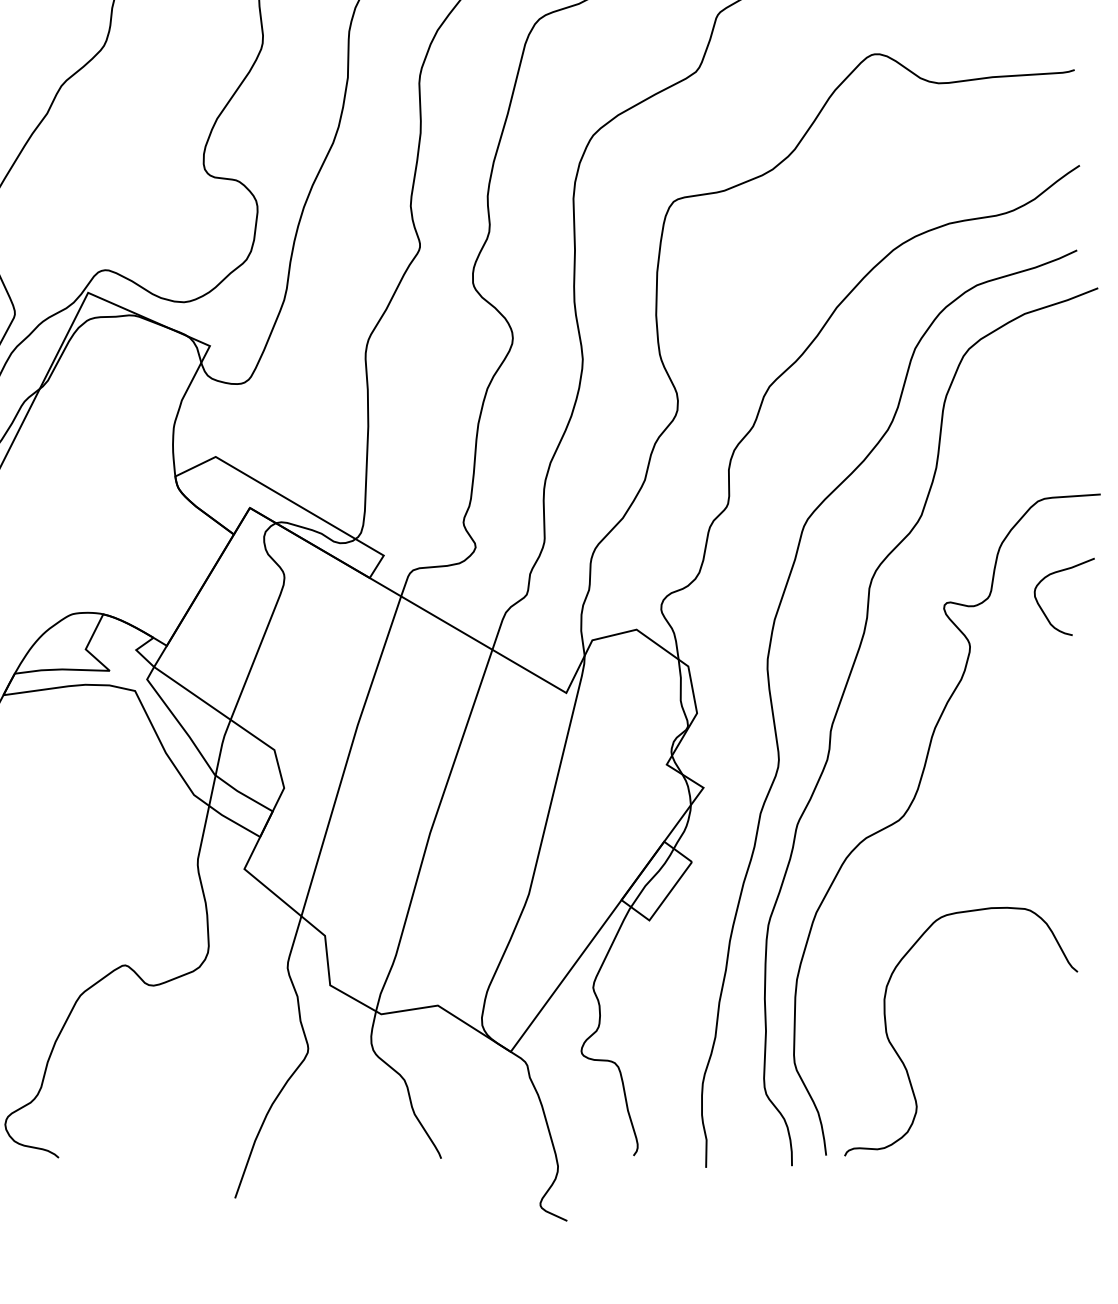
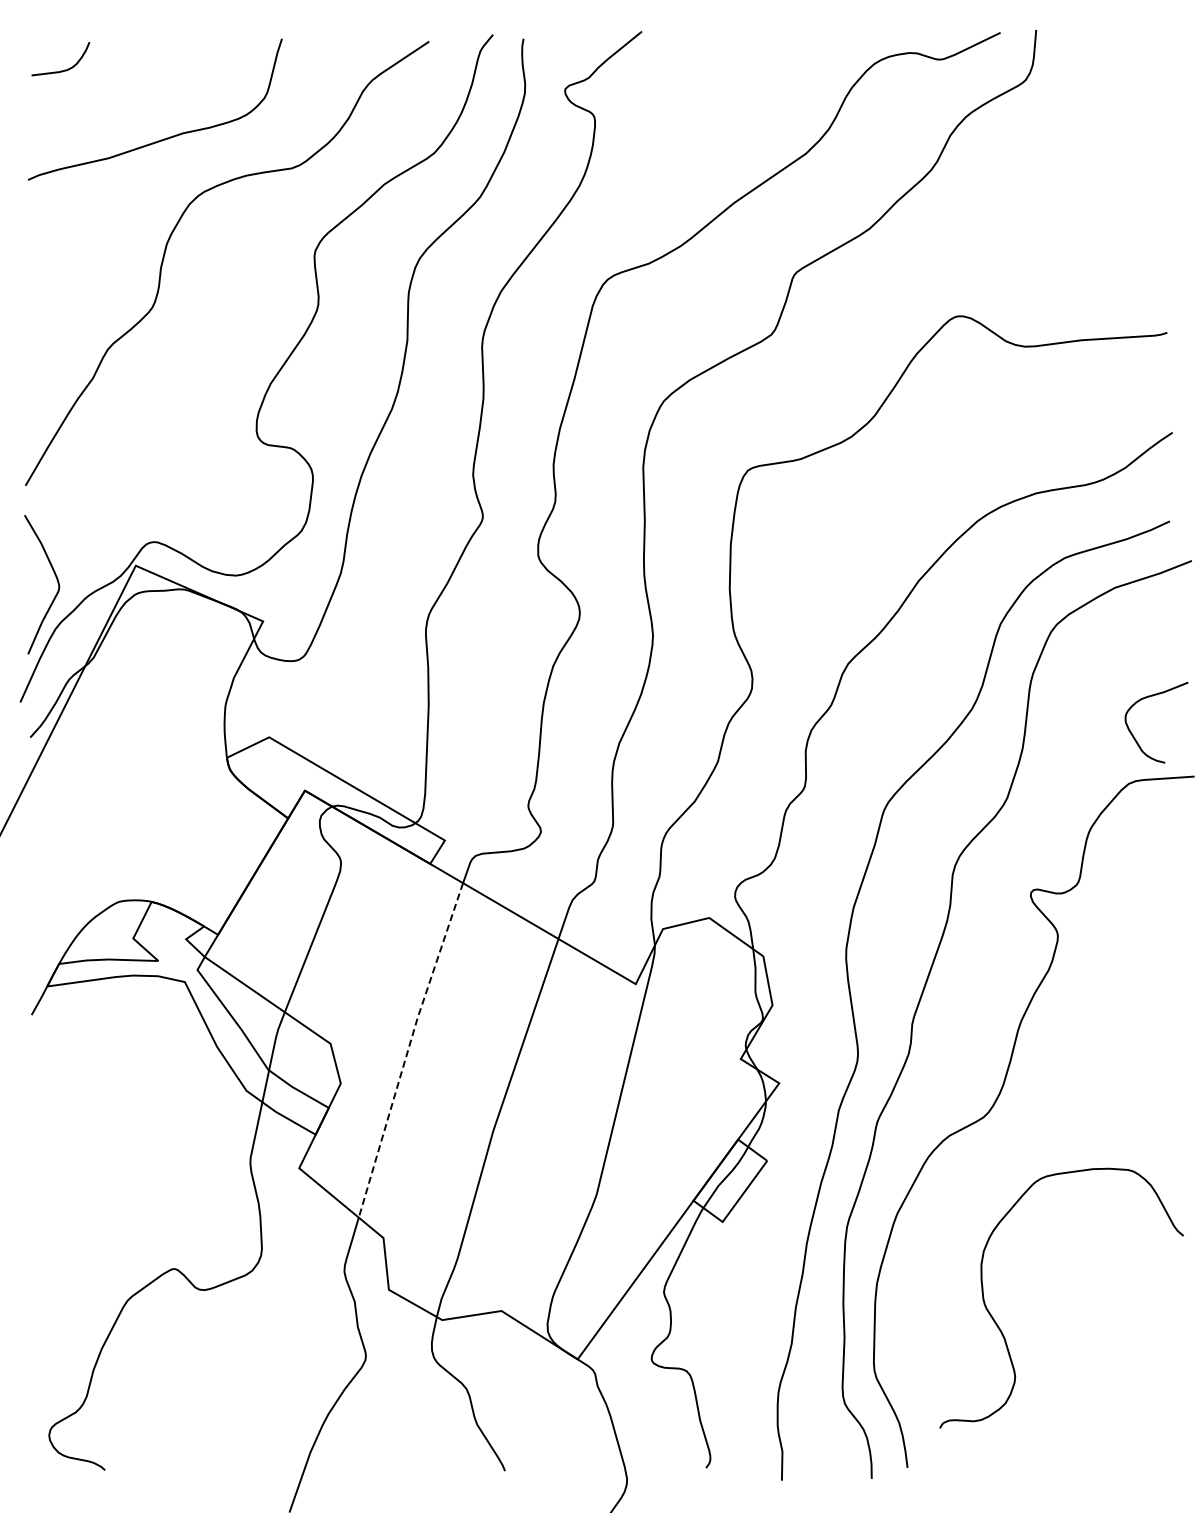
curve: (1057, 572) -> (1149, 697), moved
line: (348, 755) -> (408, 1049), solid -> dashed
curve: (904, 1063) -> (1002, 1331), moved

